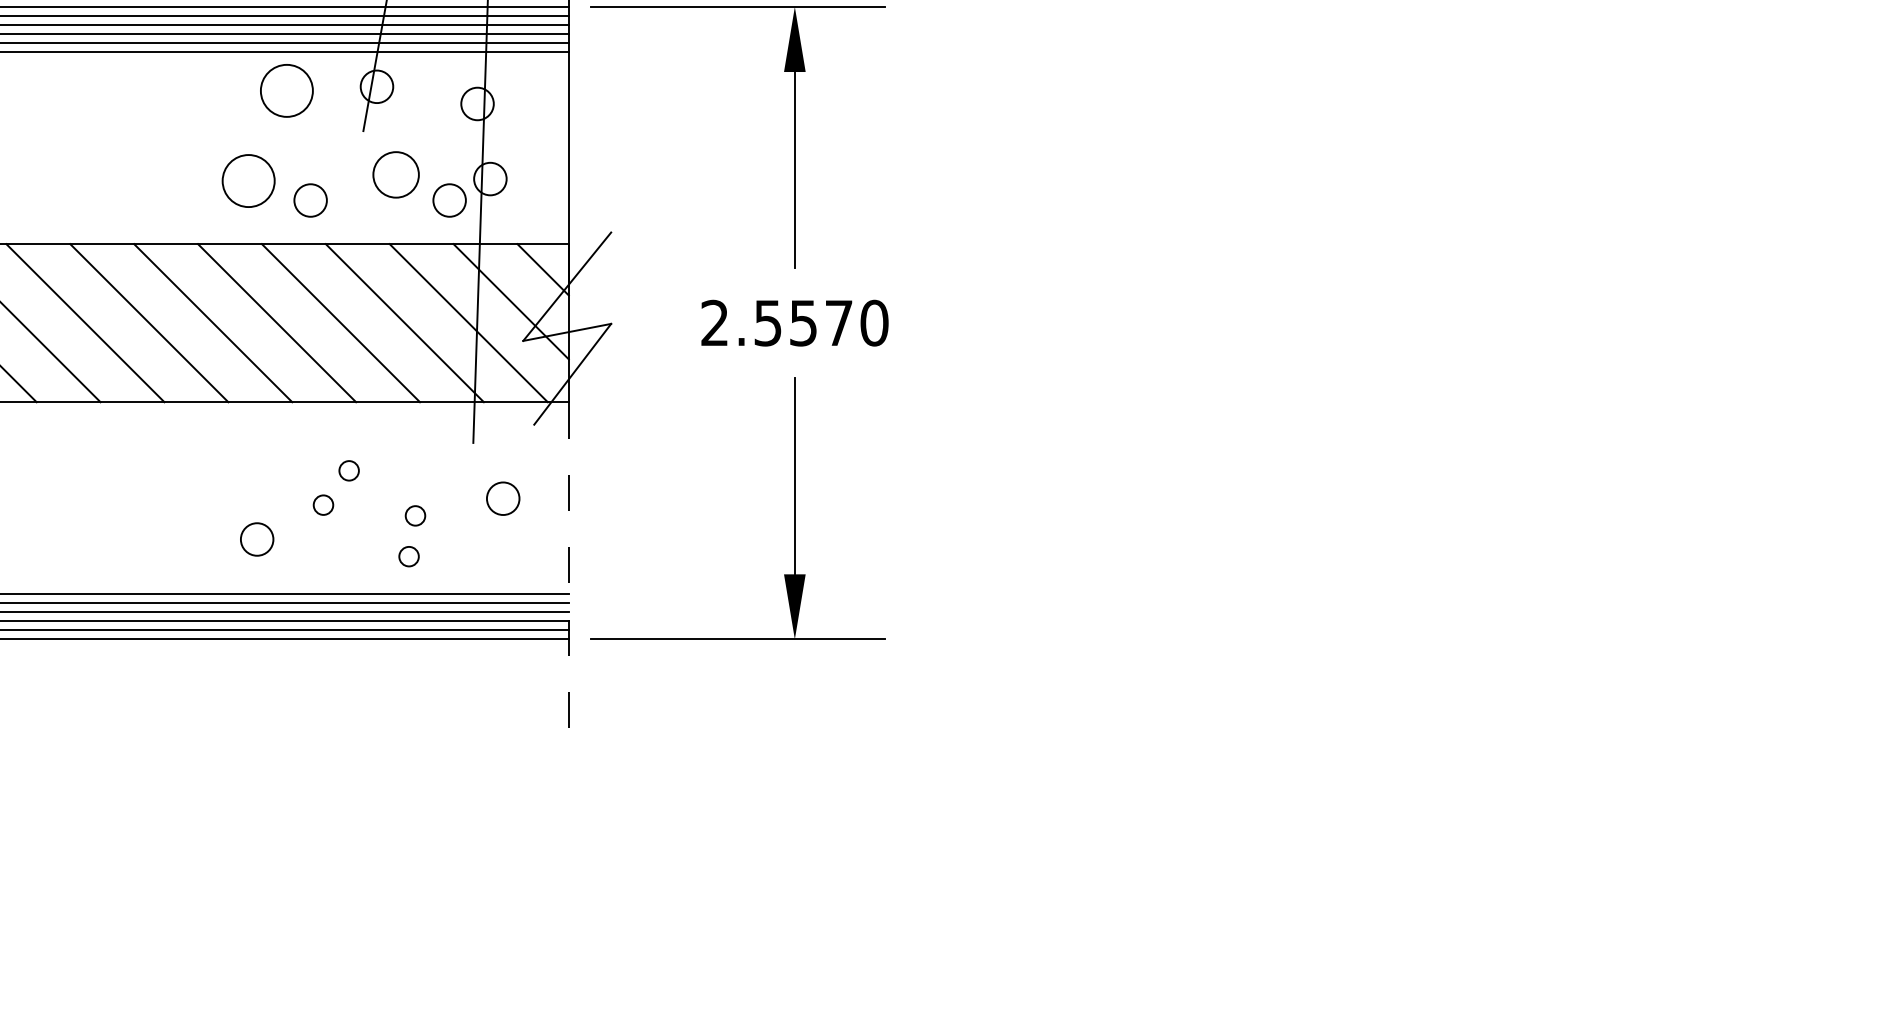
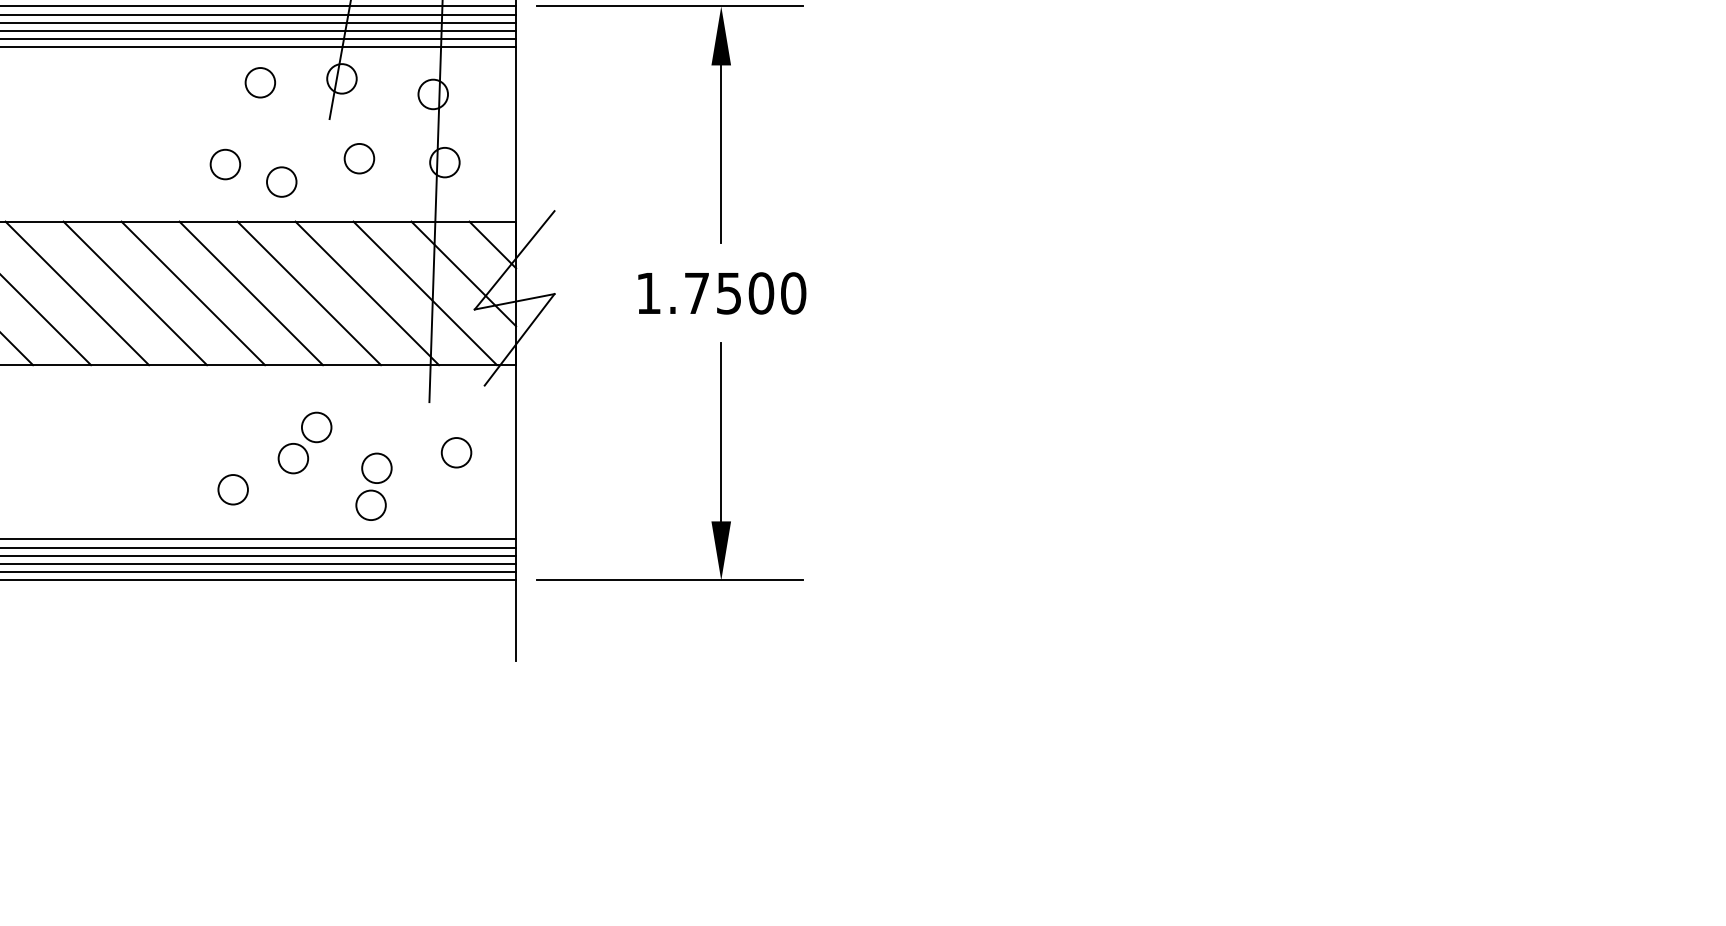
circle: (287, 91) -> (260, 83), size x0.62
circle: (396, 174) -> (359, 158), size x0.71
circle: (248, 181) -> (225, 164), size x0.62
circle: (449, 200) -> (407, 182), removed
text: (777, 322) -> (705, 292), 2.5570 -> 1.7500
circle: (348, 470) -> (316, 427), size x1.67
circle: (323, 504) -> (293, 458), size x1.67
circle: (415, 515) -> (376, 467), size x1.67
line: (568, 554) -> (515, 503), dashed -> solid
circle: (408, 556) -> (370, 505), size x1.67

